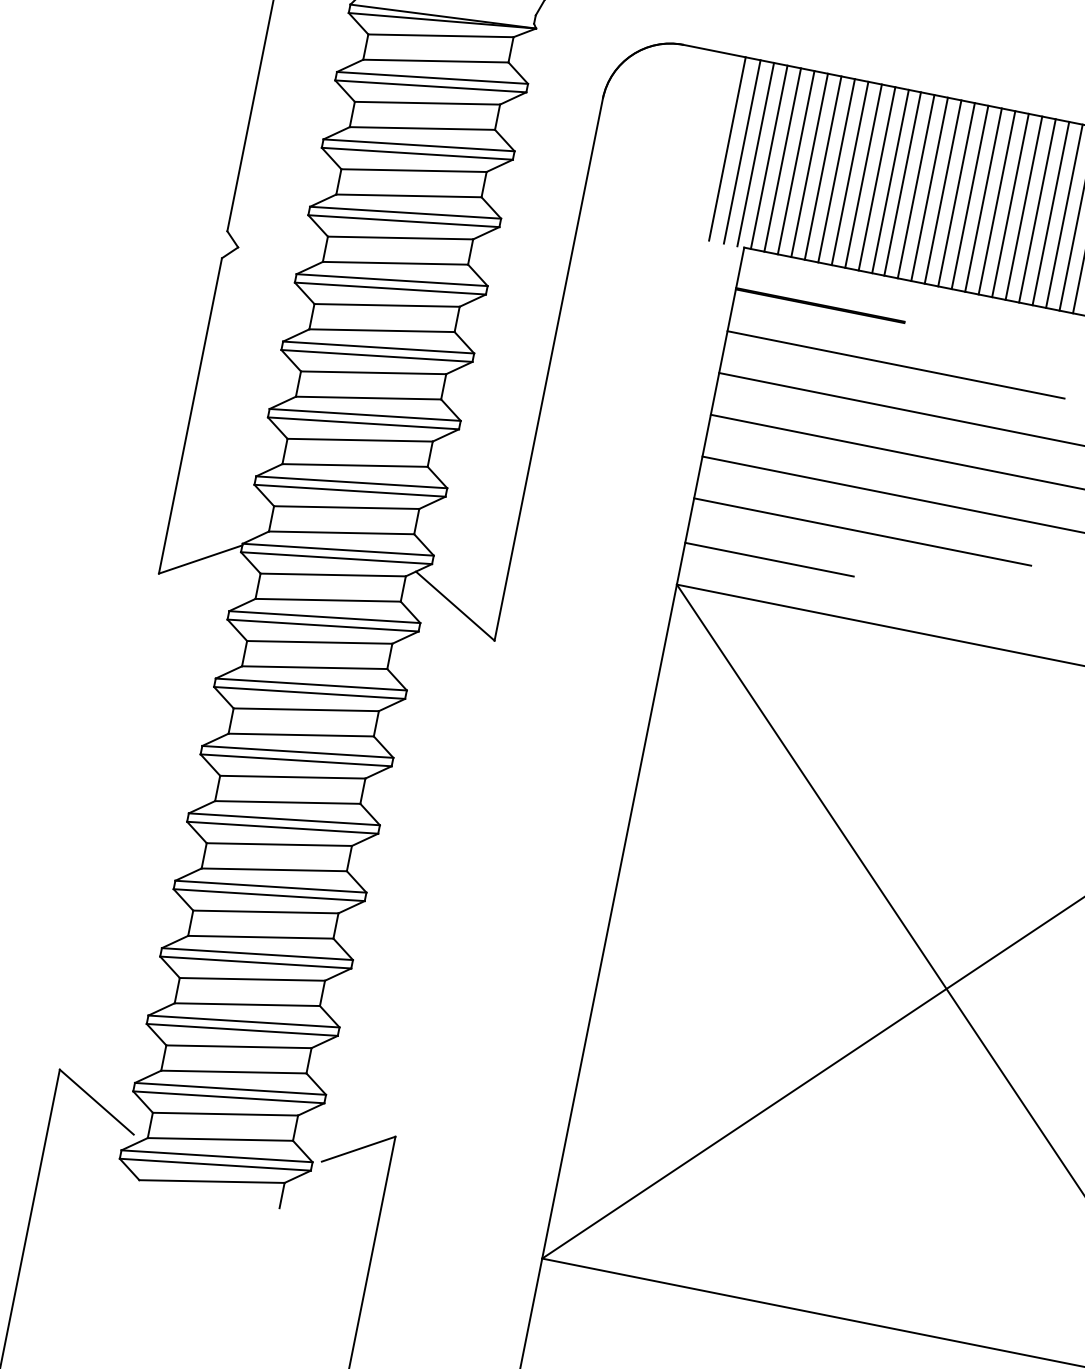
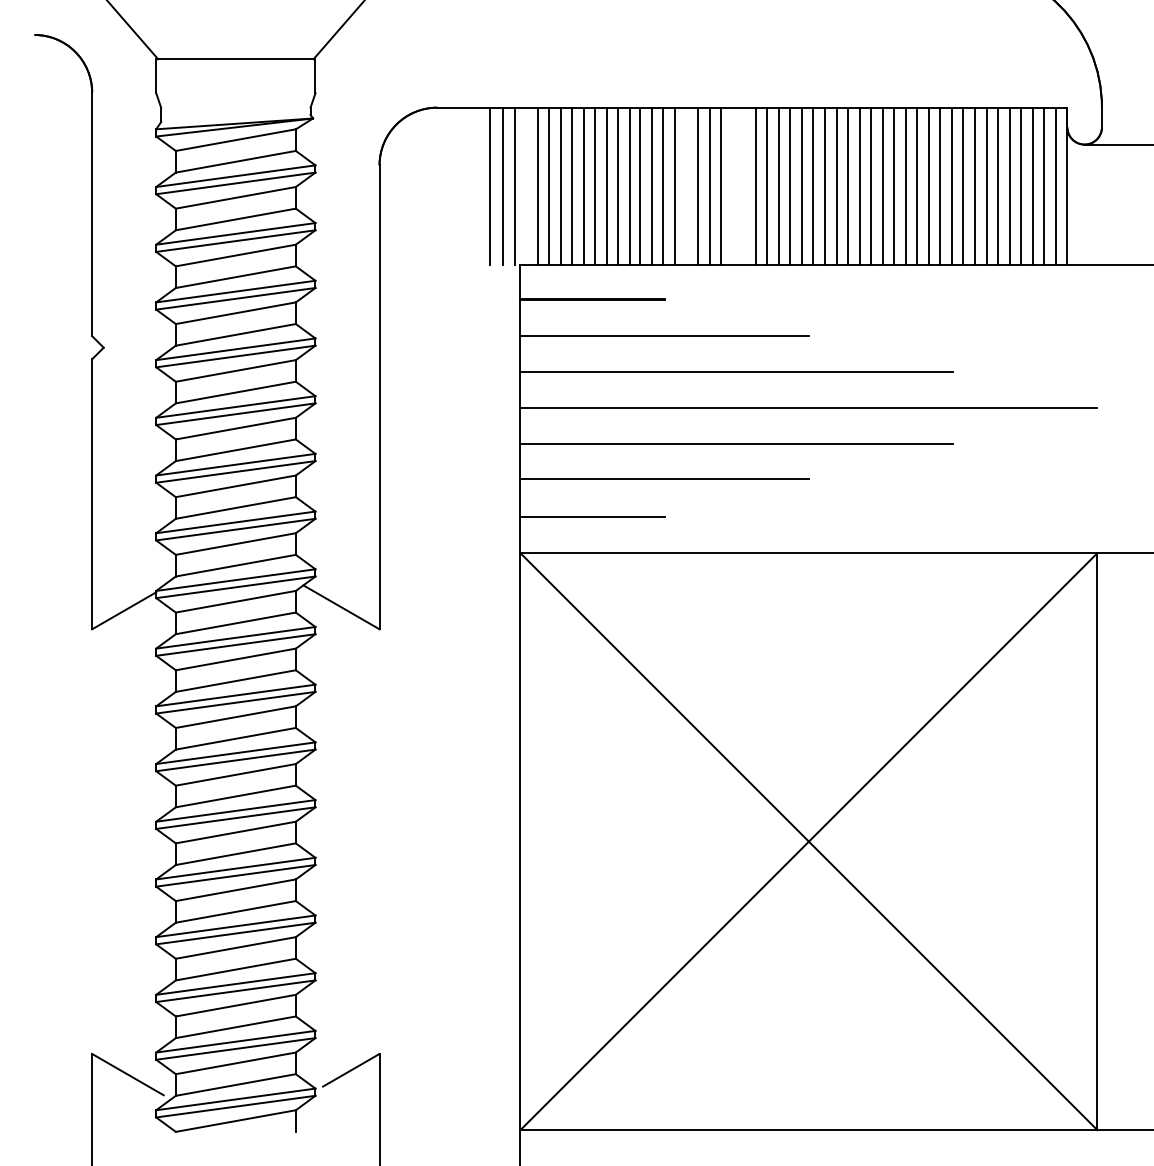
line: (769, 156) -> (526, 185), removed
line: (956, 193) -> (686, 185), removed
line: (1010, 204) -> (732, 185), removed
line: (1024, 207) -> (744, 185), removed

